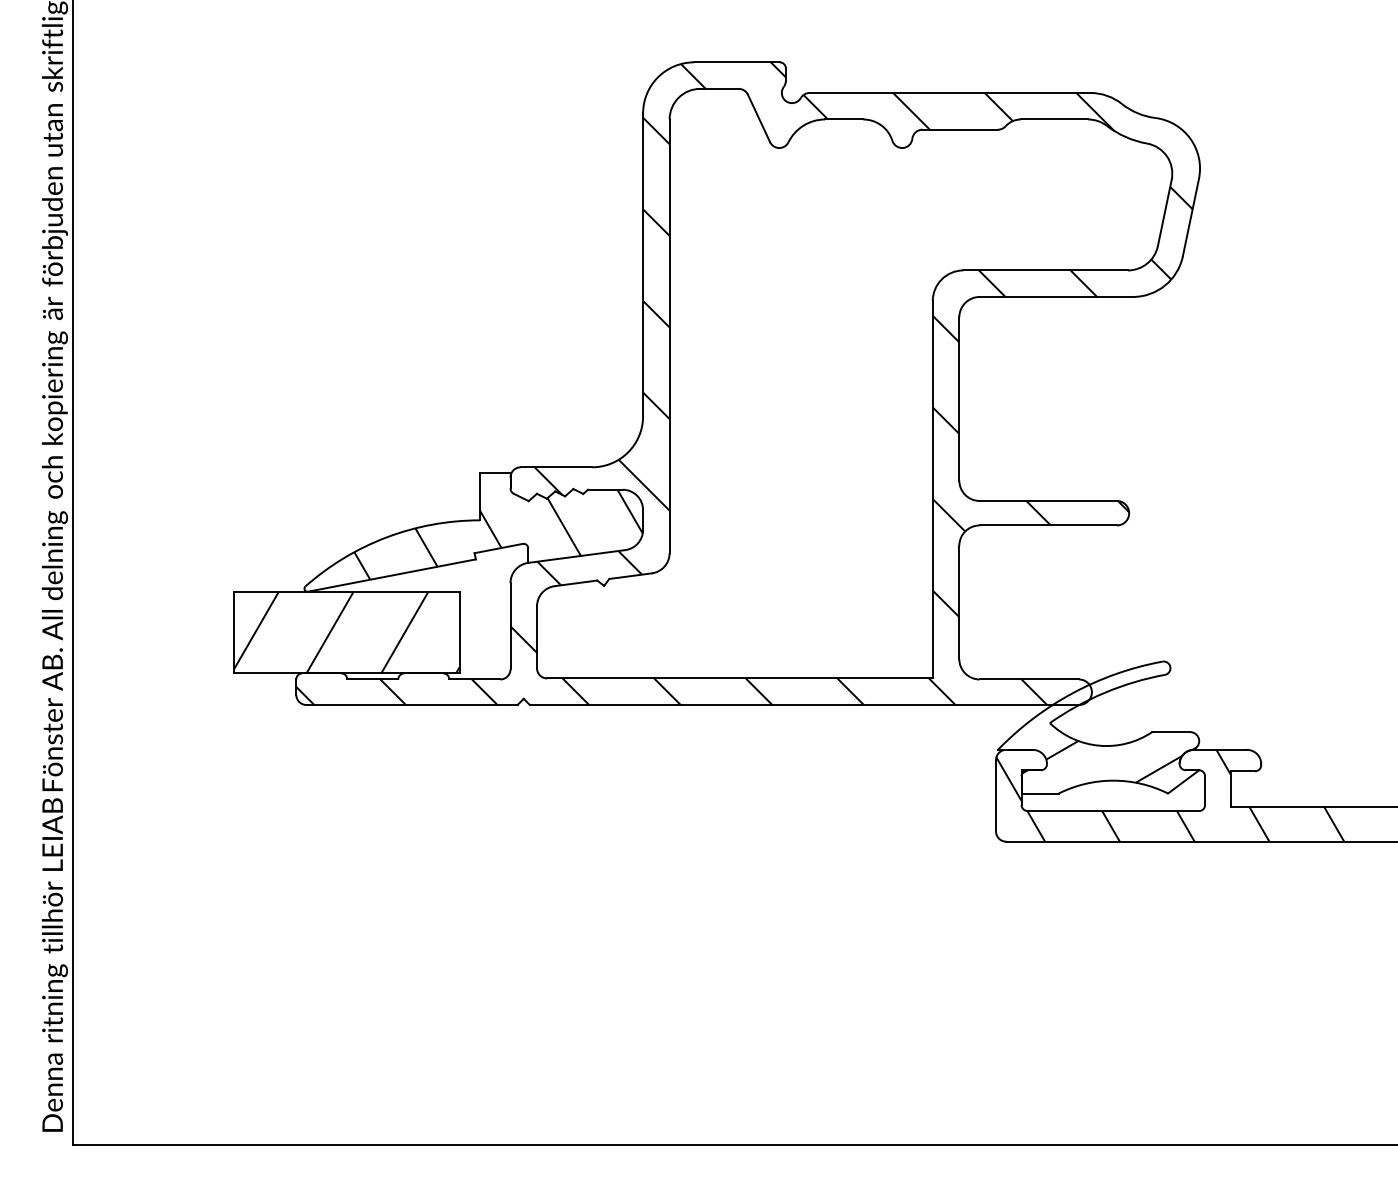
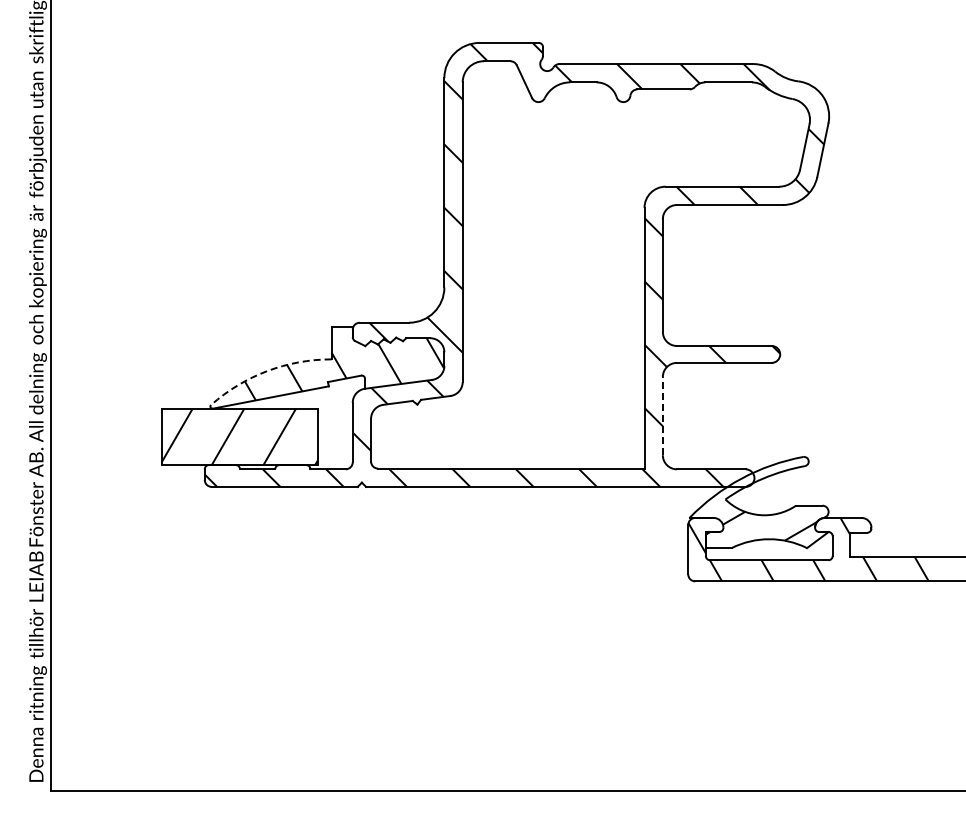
arc: (387, 537) -> (267, 371), solid -> dashed
line: (958, 601) -> (662, 415), solid -> dashed

